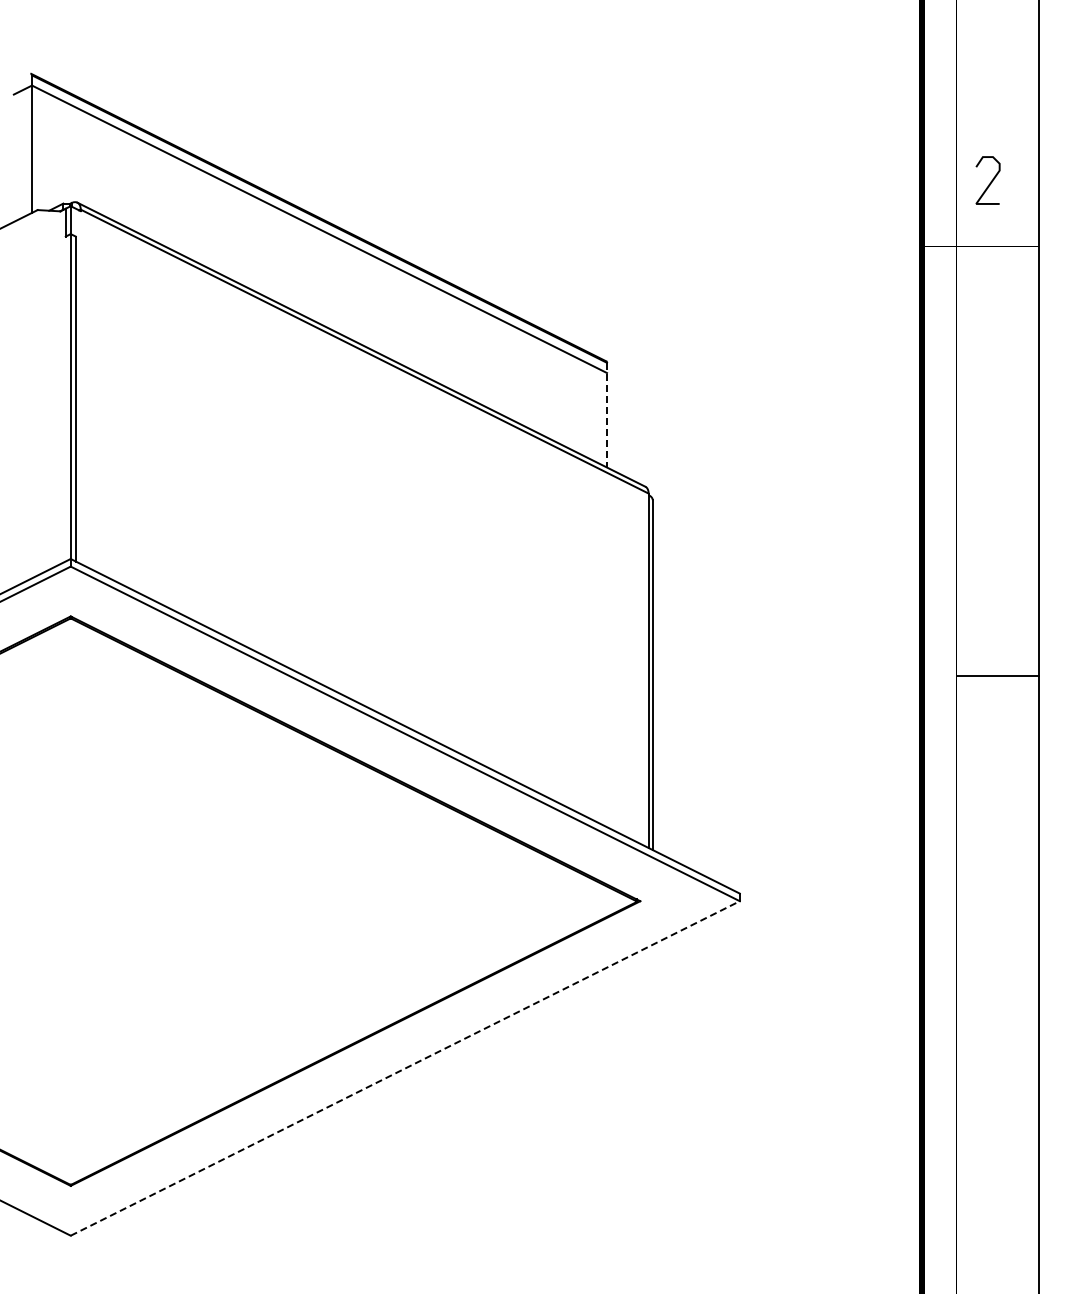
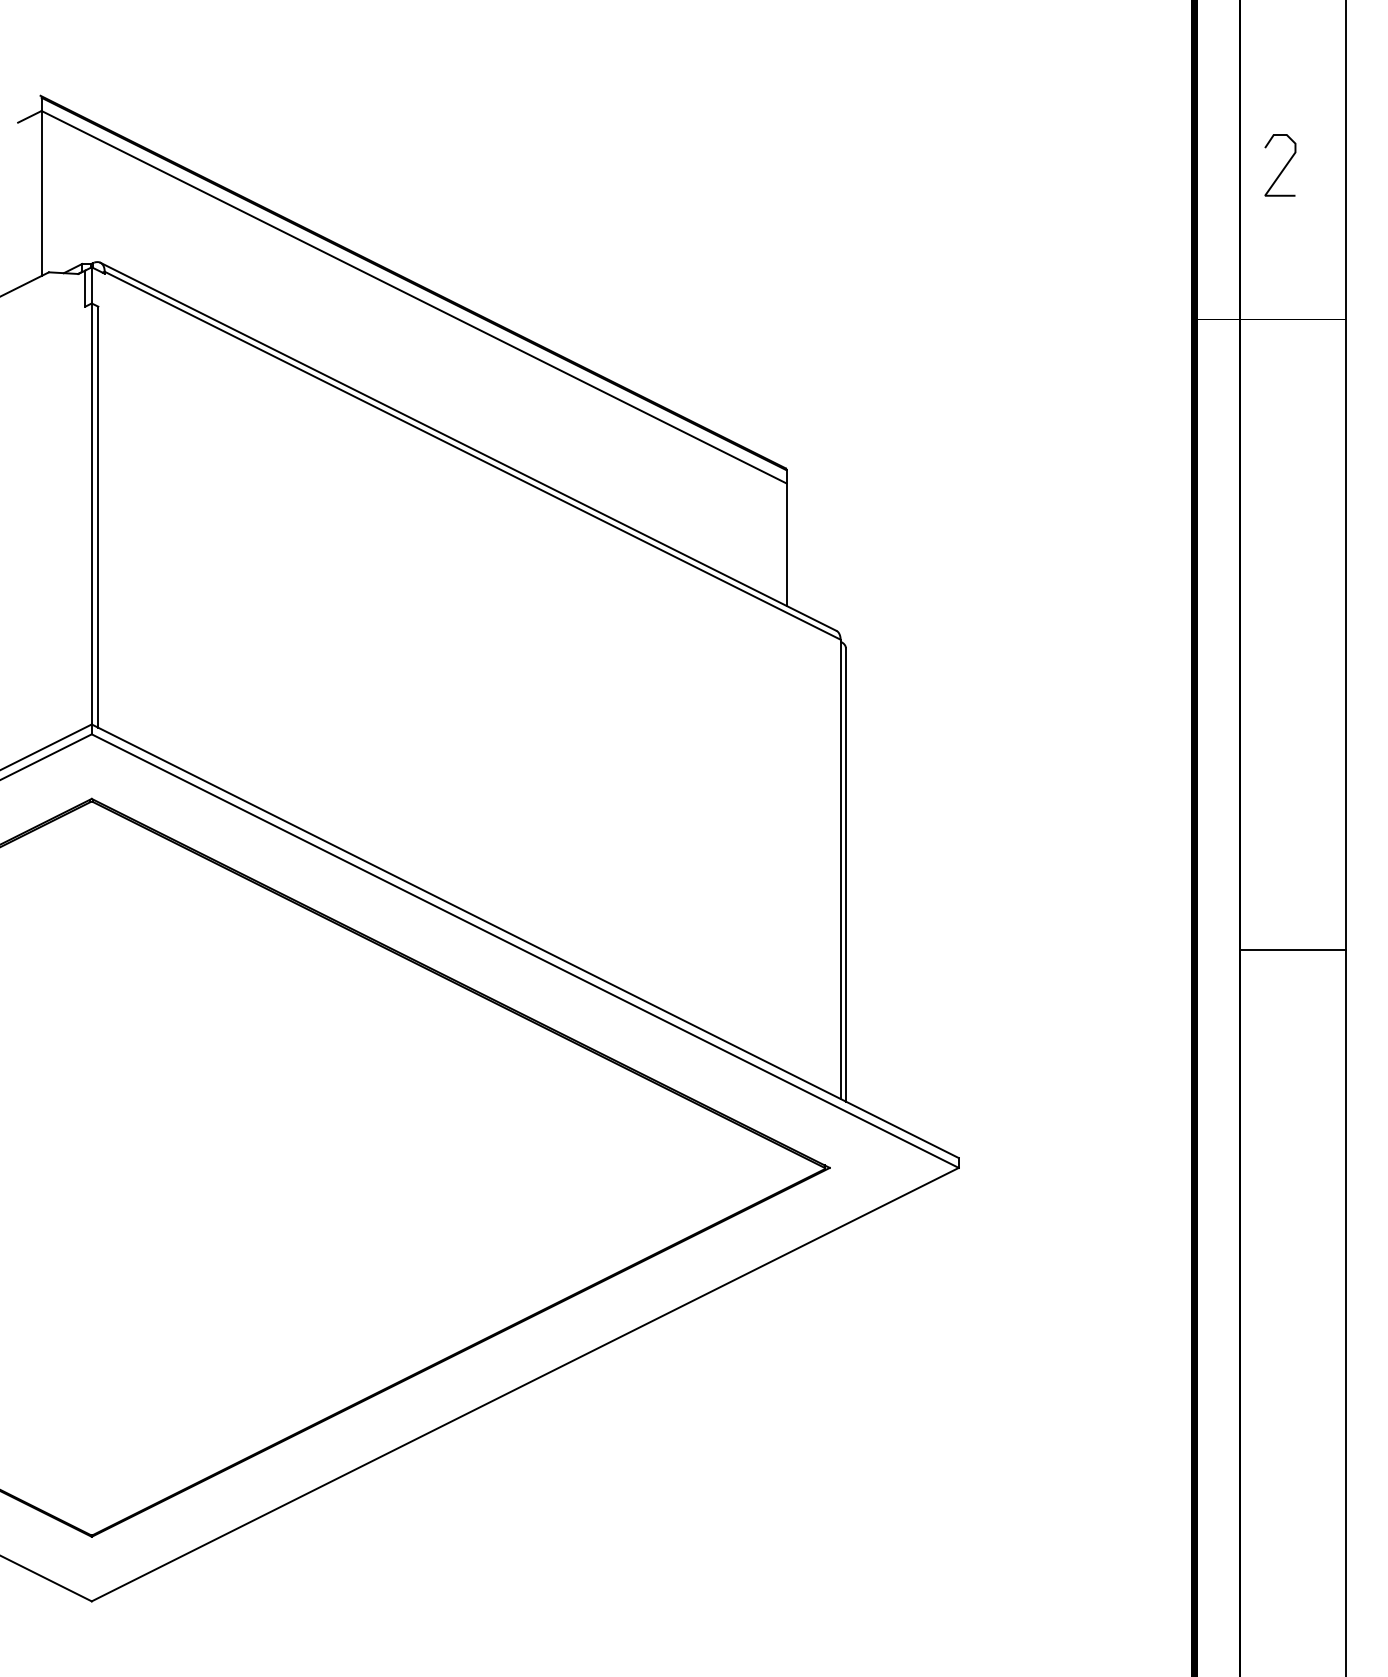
curve: (990, 181) -> (1283, 166), moved
line: (607, 415) -> (787, 538), dashed -> solid
line: (997, 675) -> (1292, 949), moved
line: (405, 1068) -> (525, 1384), dashed -> solid

